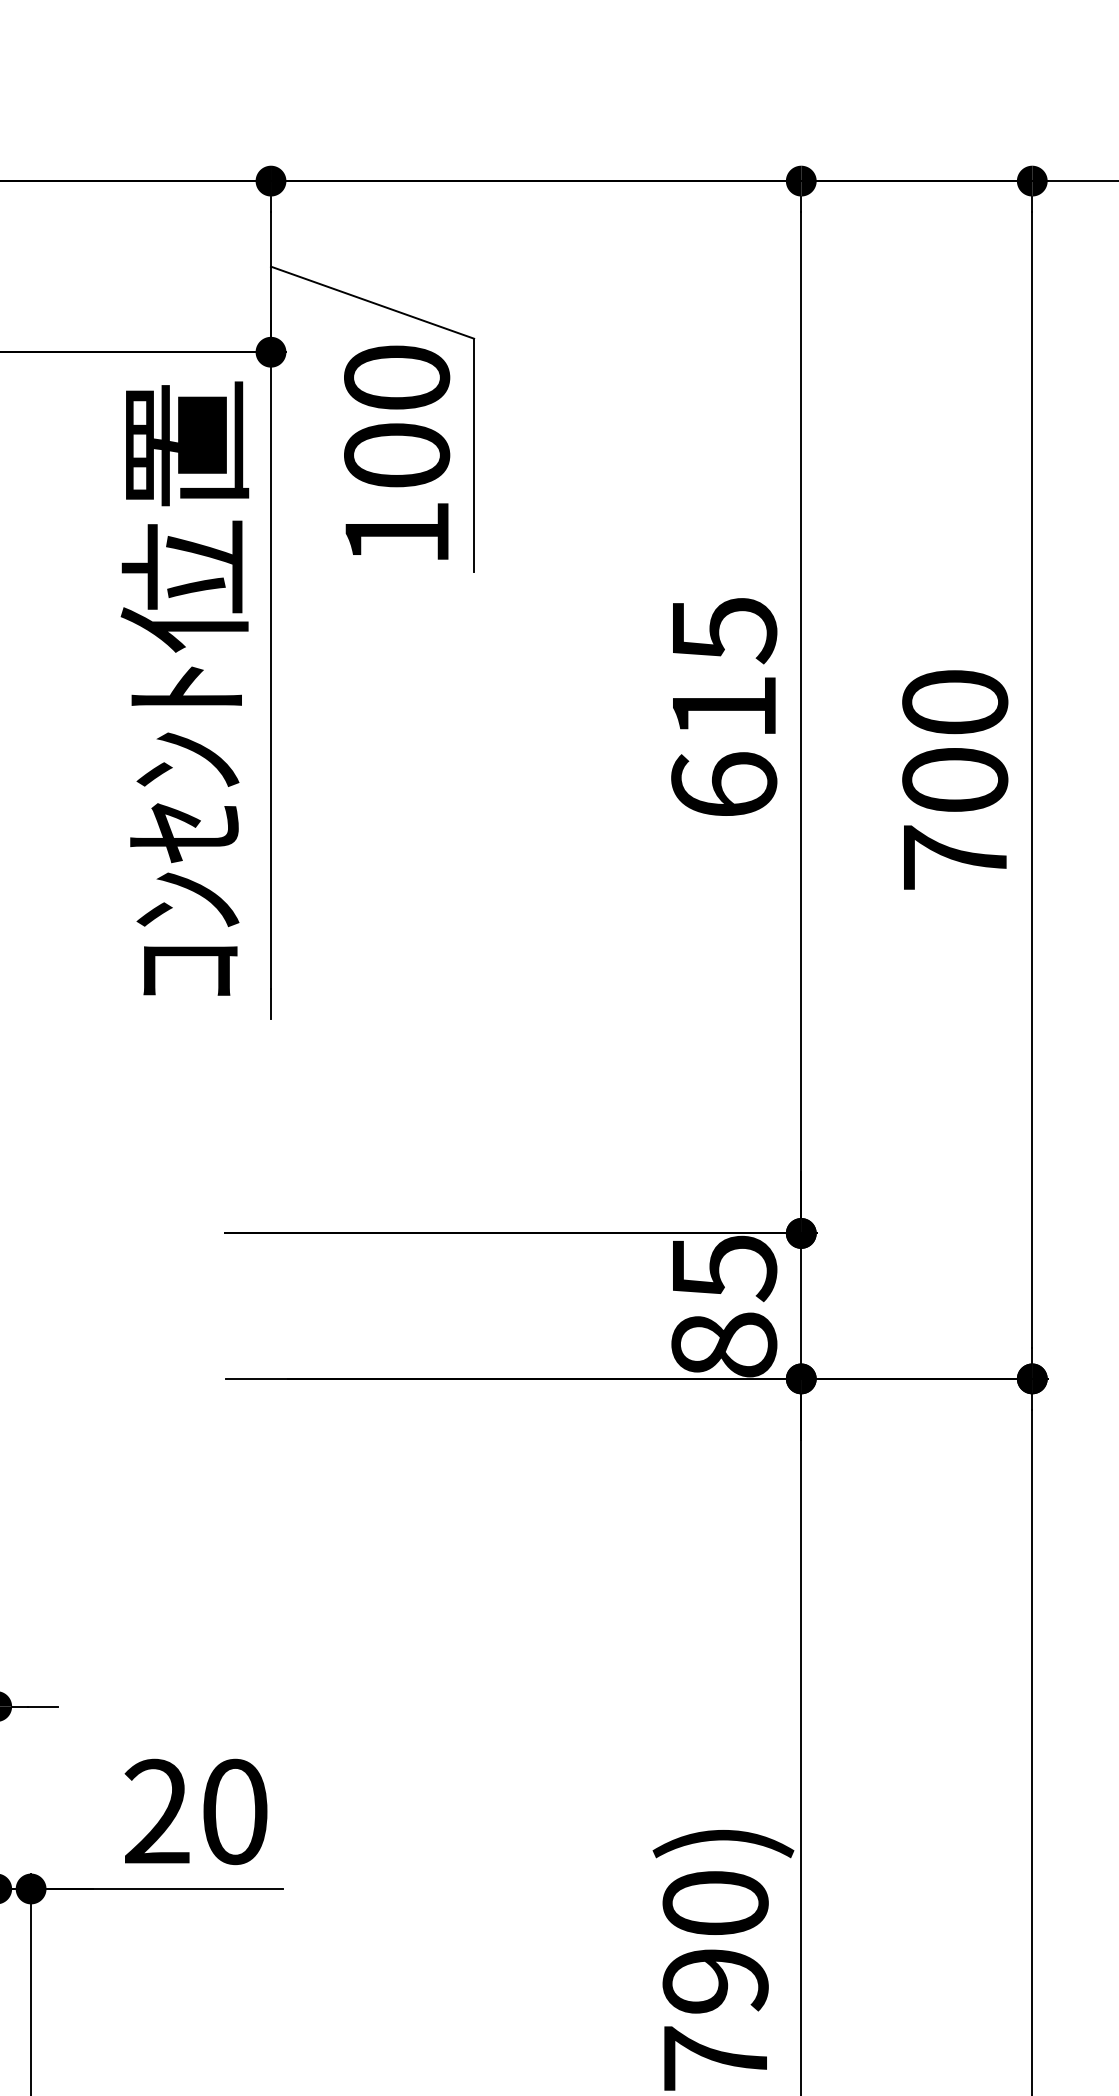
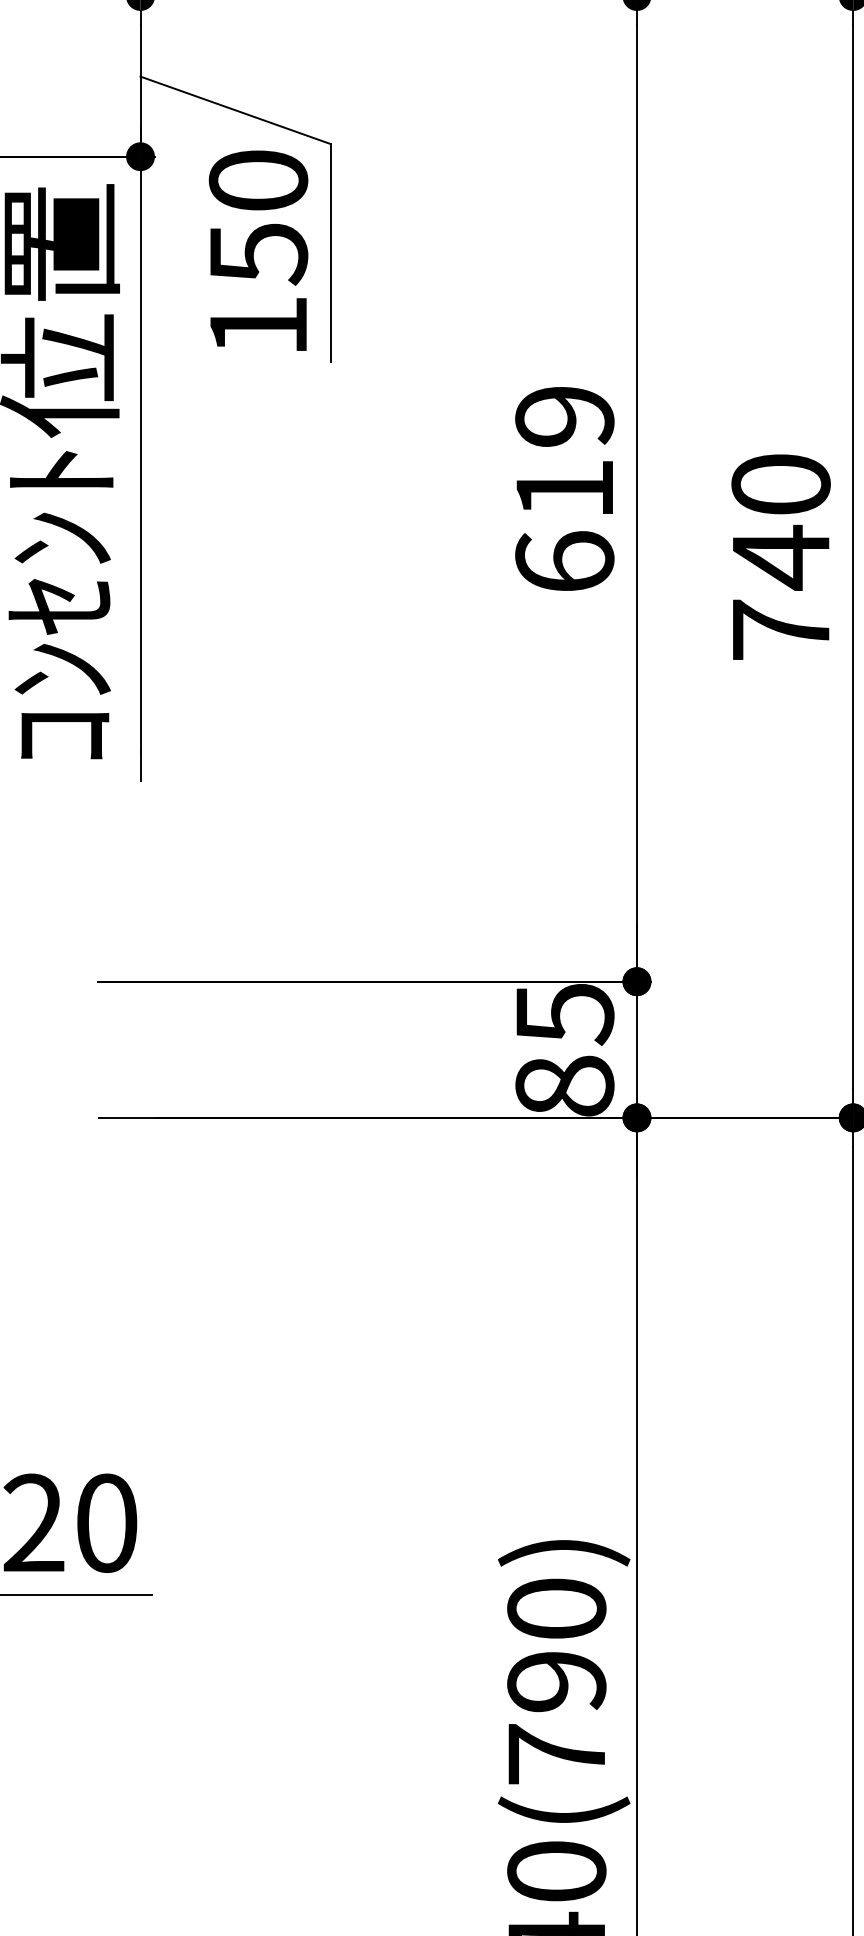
text: (397, 456) -> (258, 254), 100 -> 150
text: (724, 631) -> (565, 418), 615 -> 619
text: (955, 780) -> (781, 557), 700 -> 740

